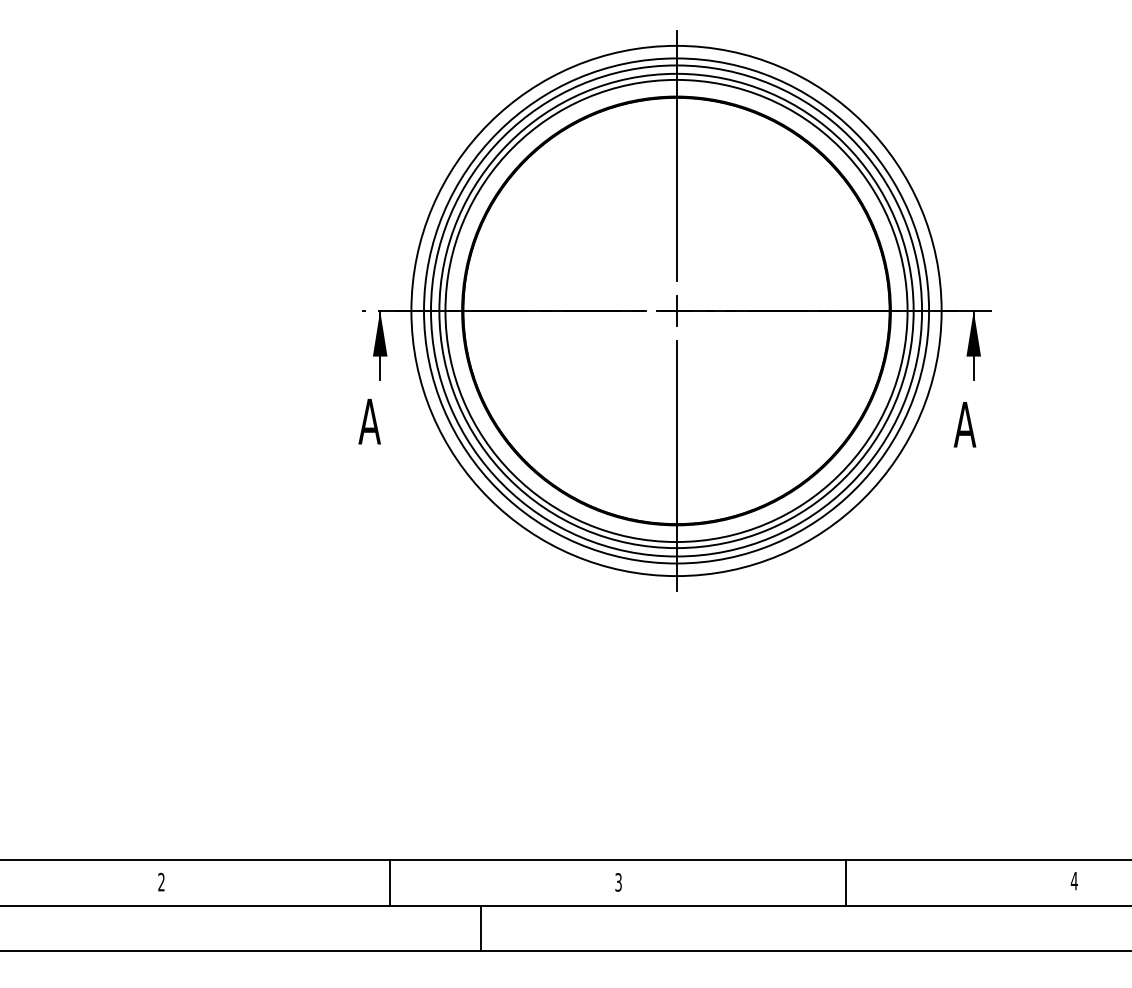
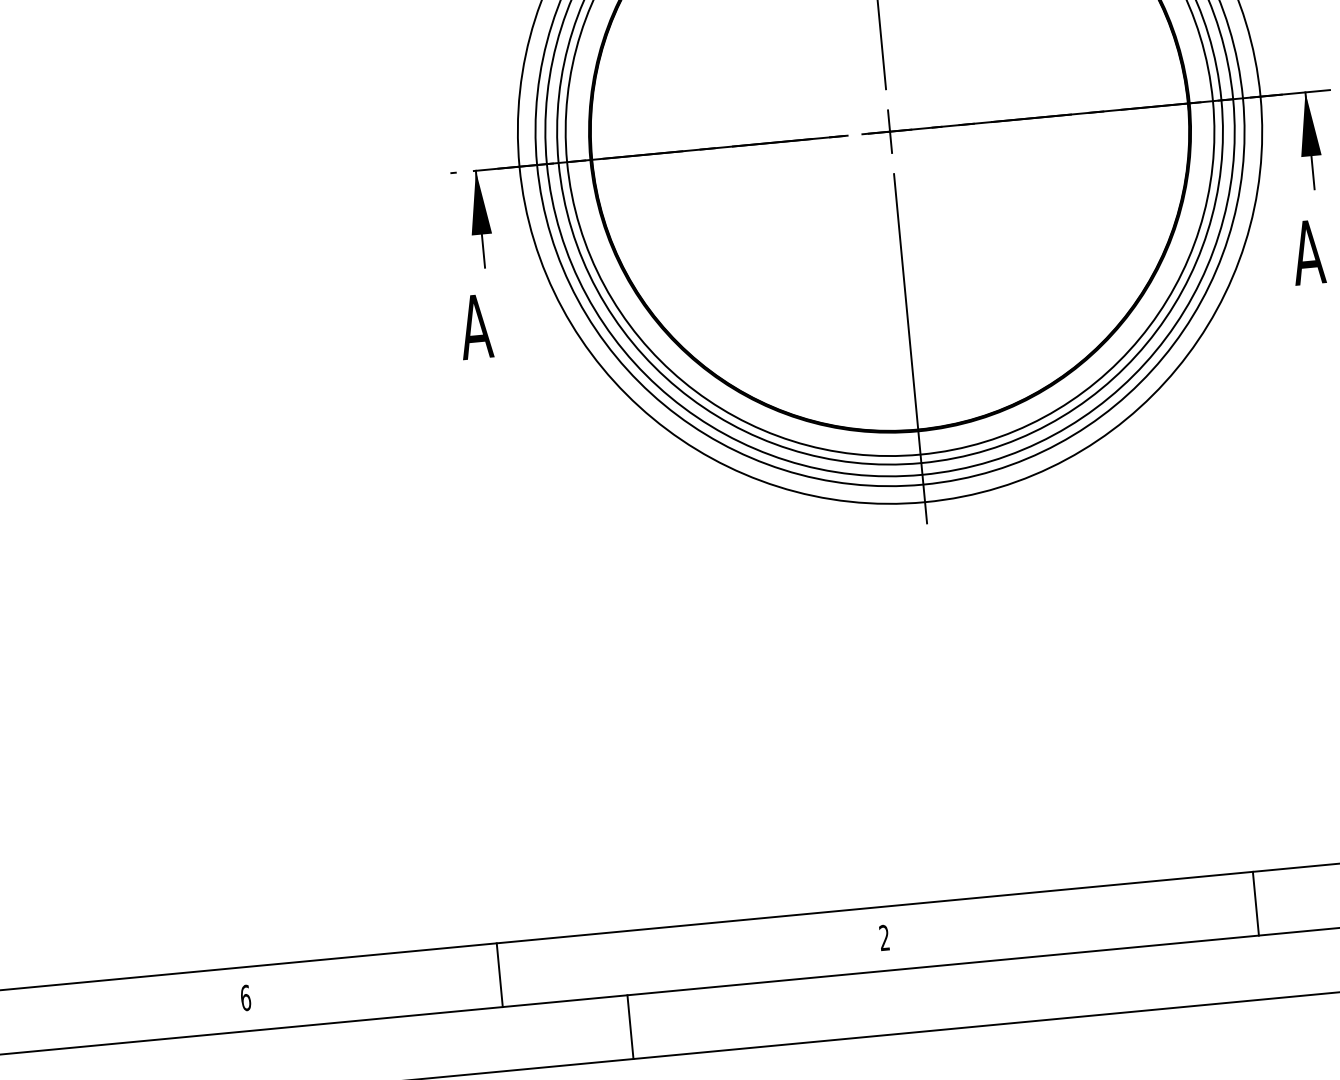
text: (161, 881) -> (245, 997), 2 -> 6
line: (390, 882) -> (500, 974), moved
text: (618, 882) -> (884, 938), 3 -> 2
line: (846, 882) -> (1256, 902), moved
line: (481, 928) -> (630, 1026), moved

